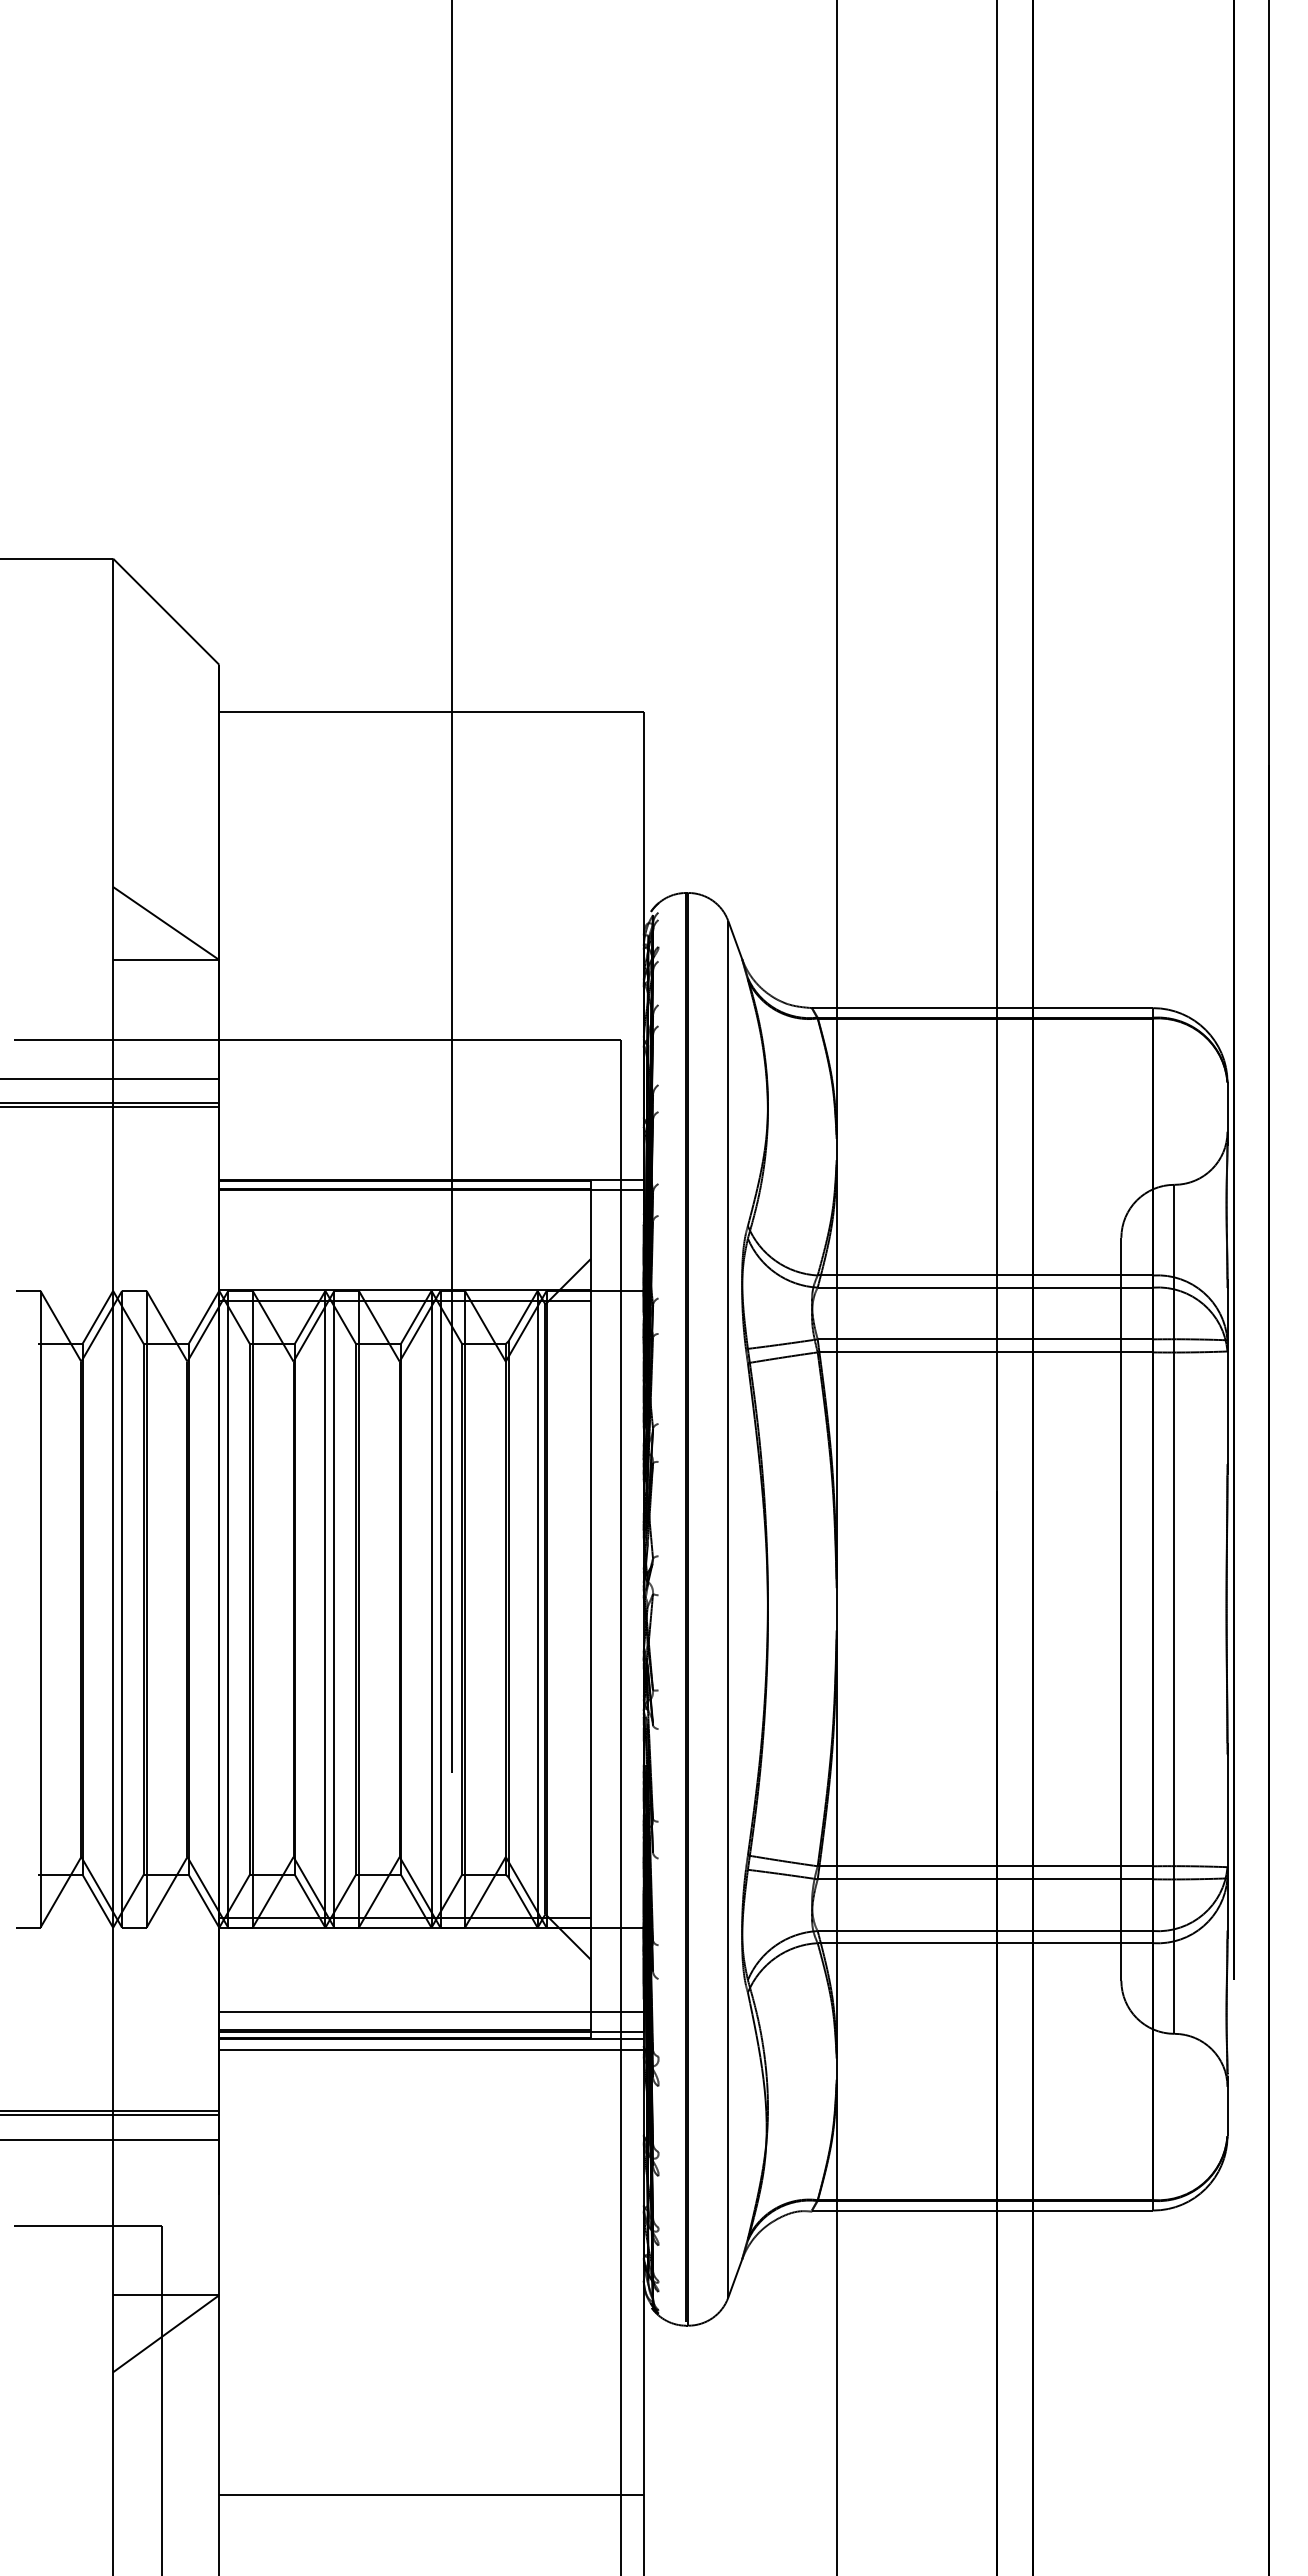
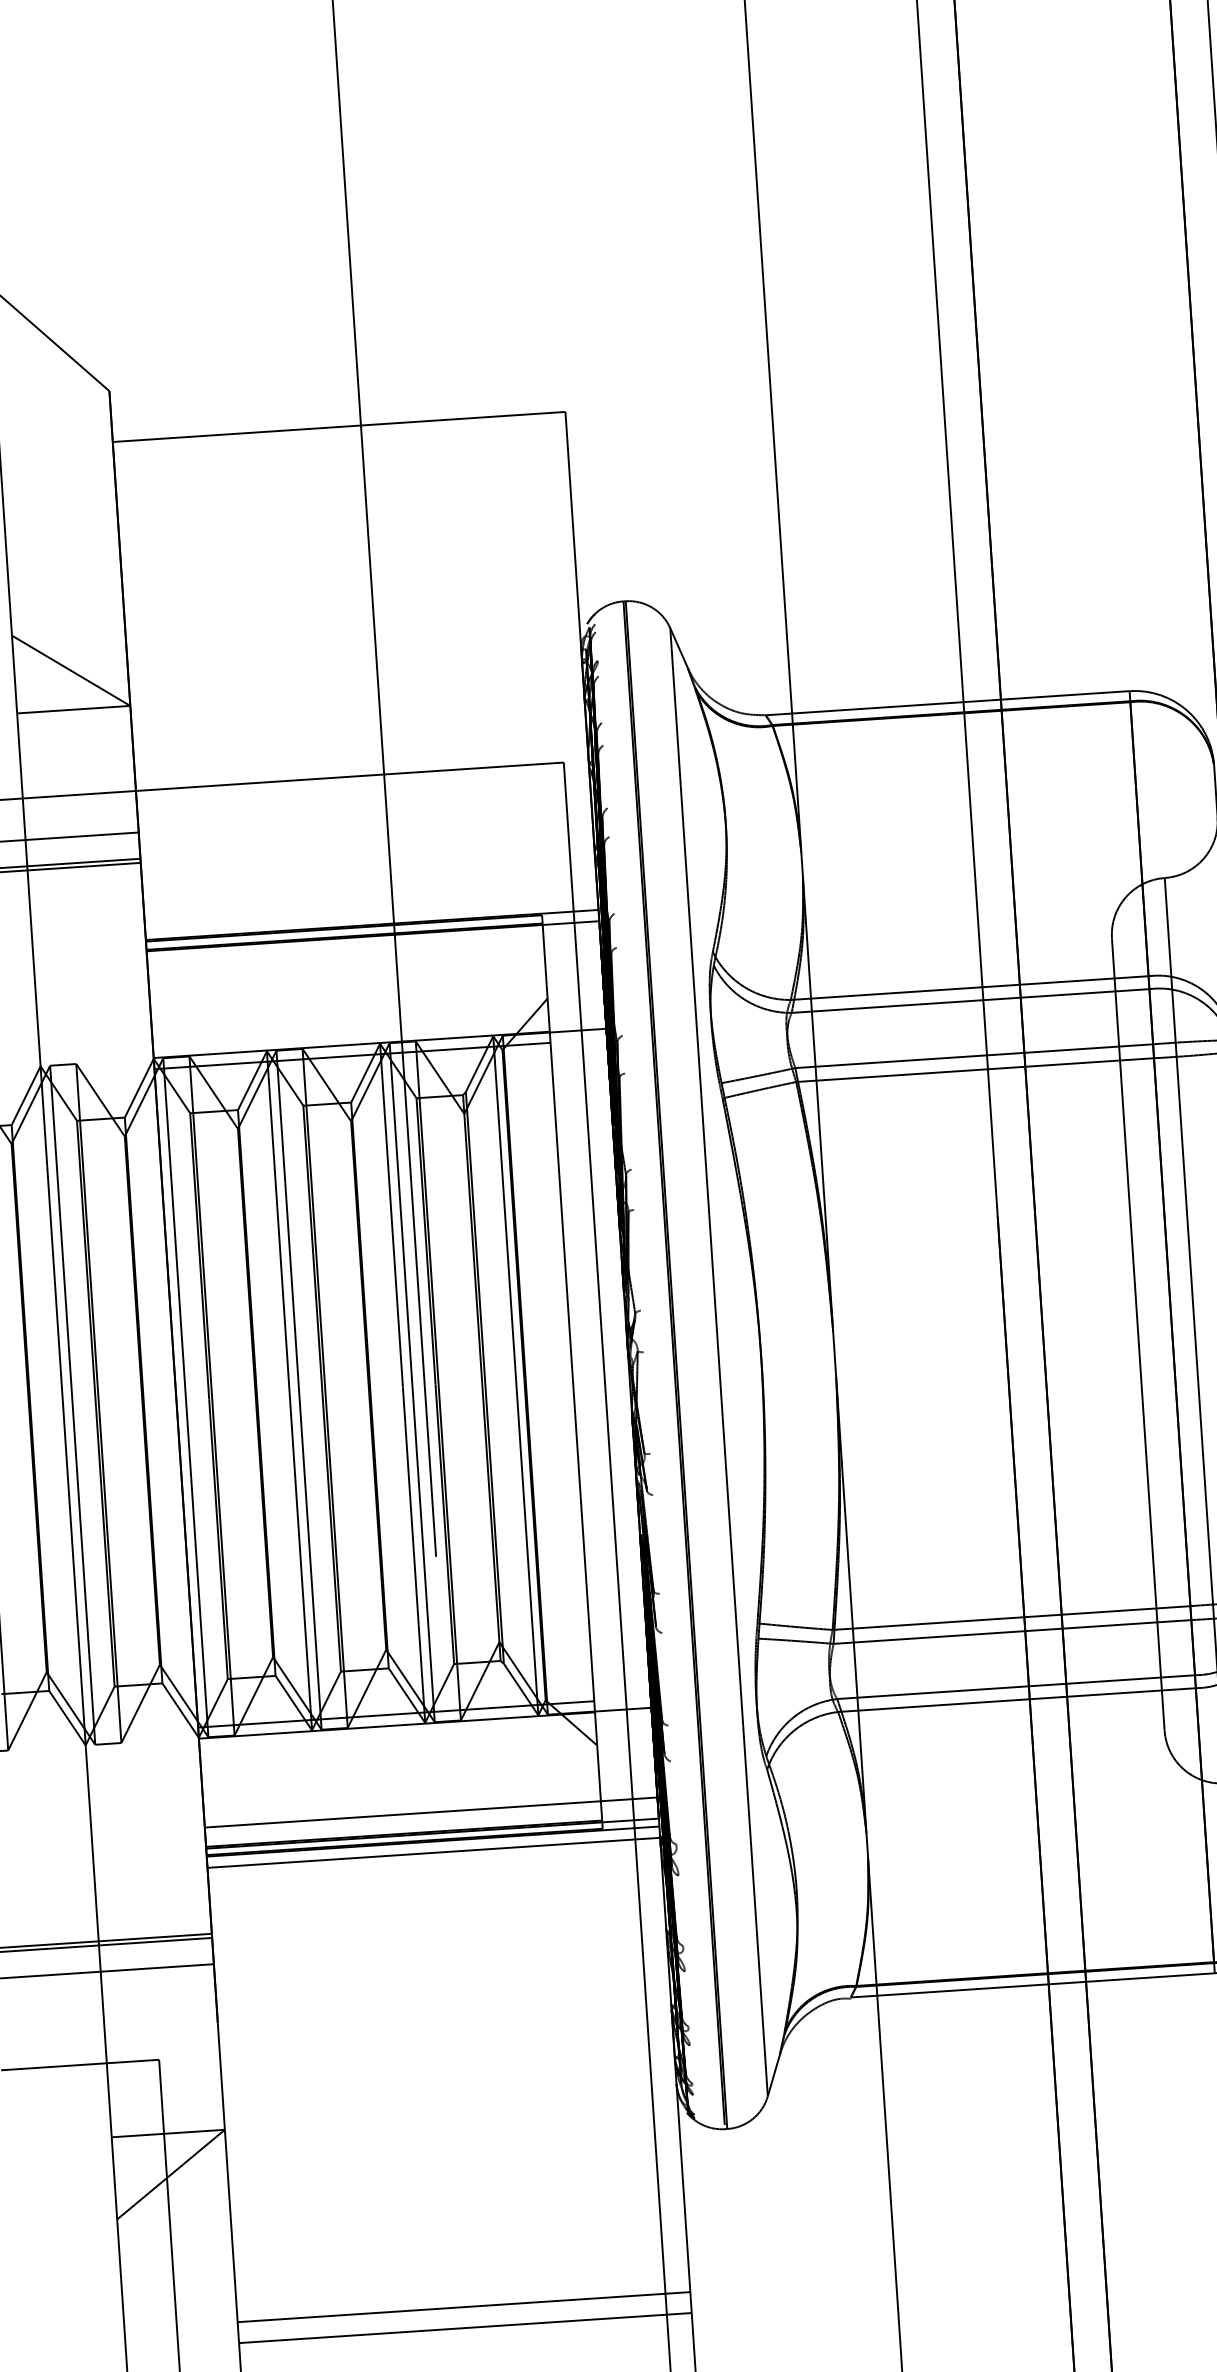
line: (431, 2475) -> (463, 2306), added

